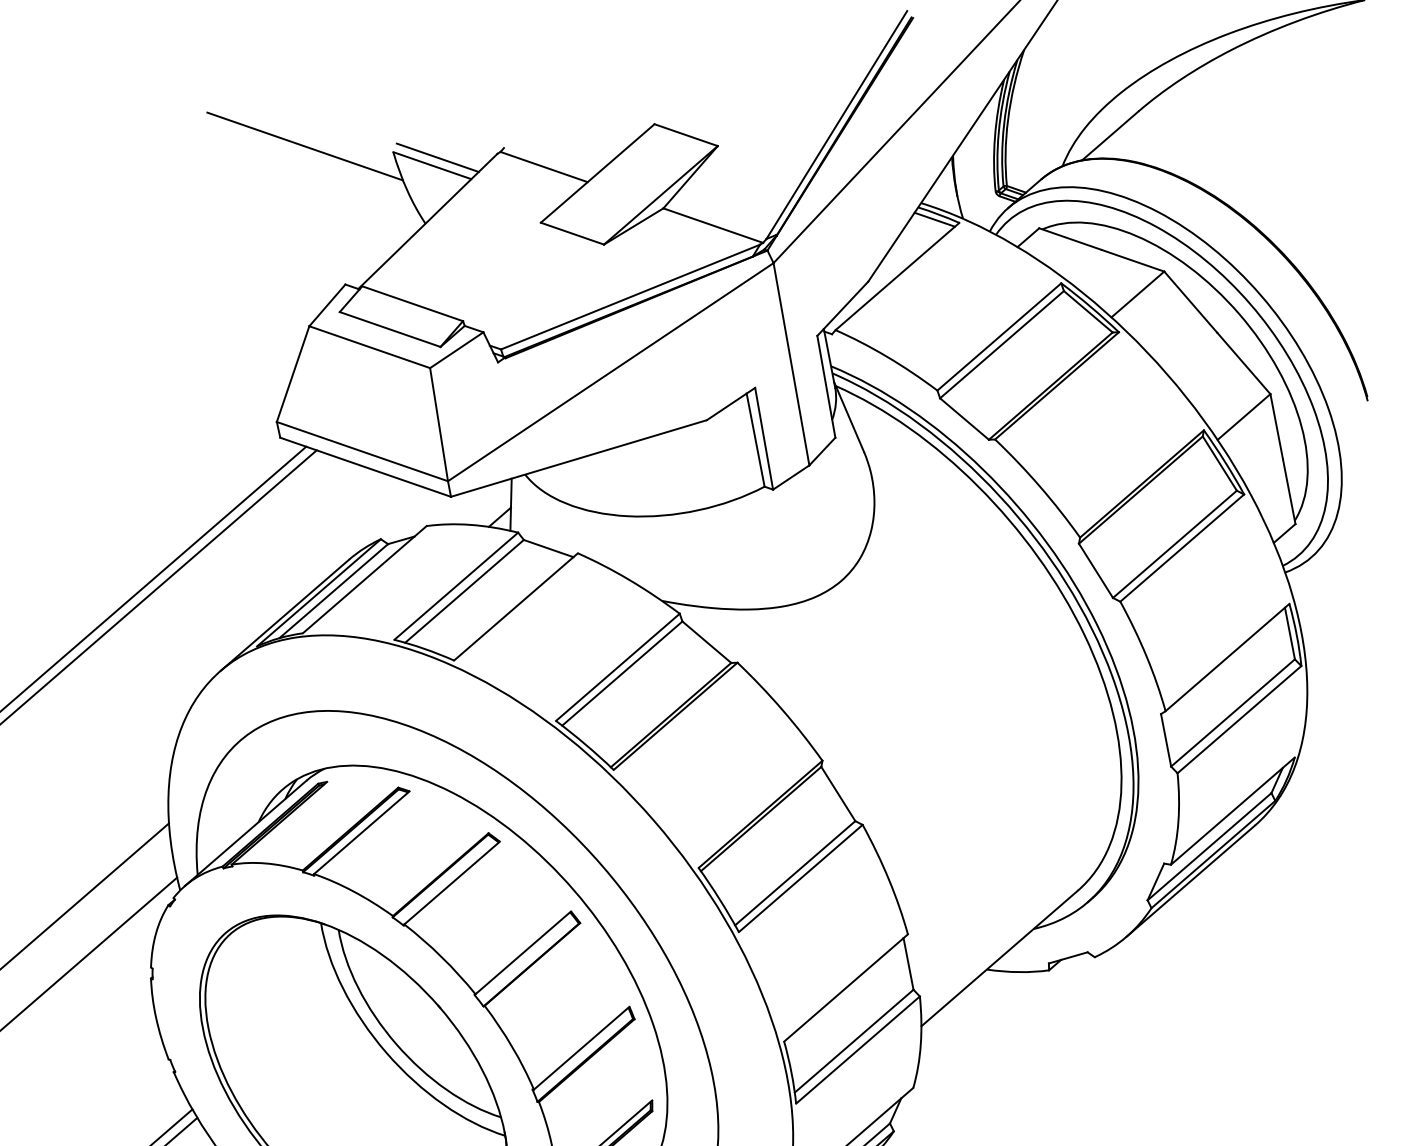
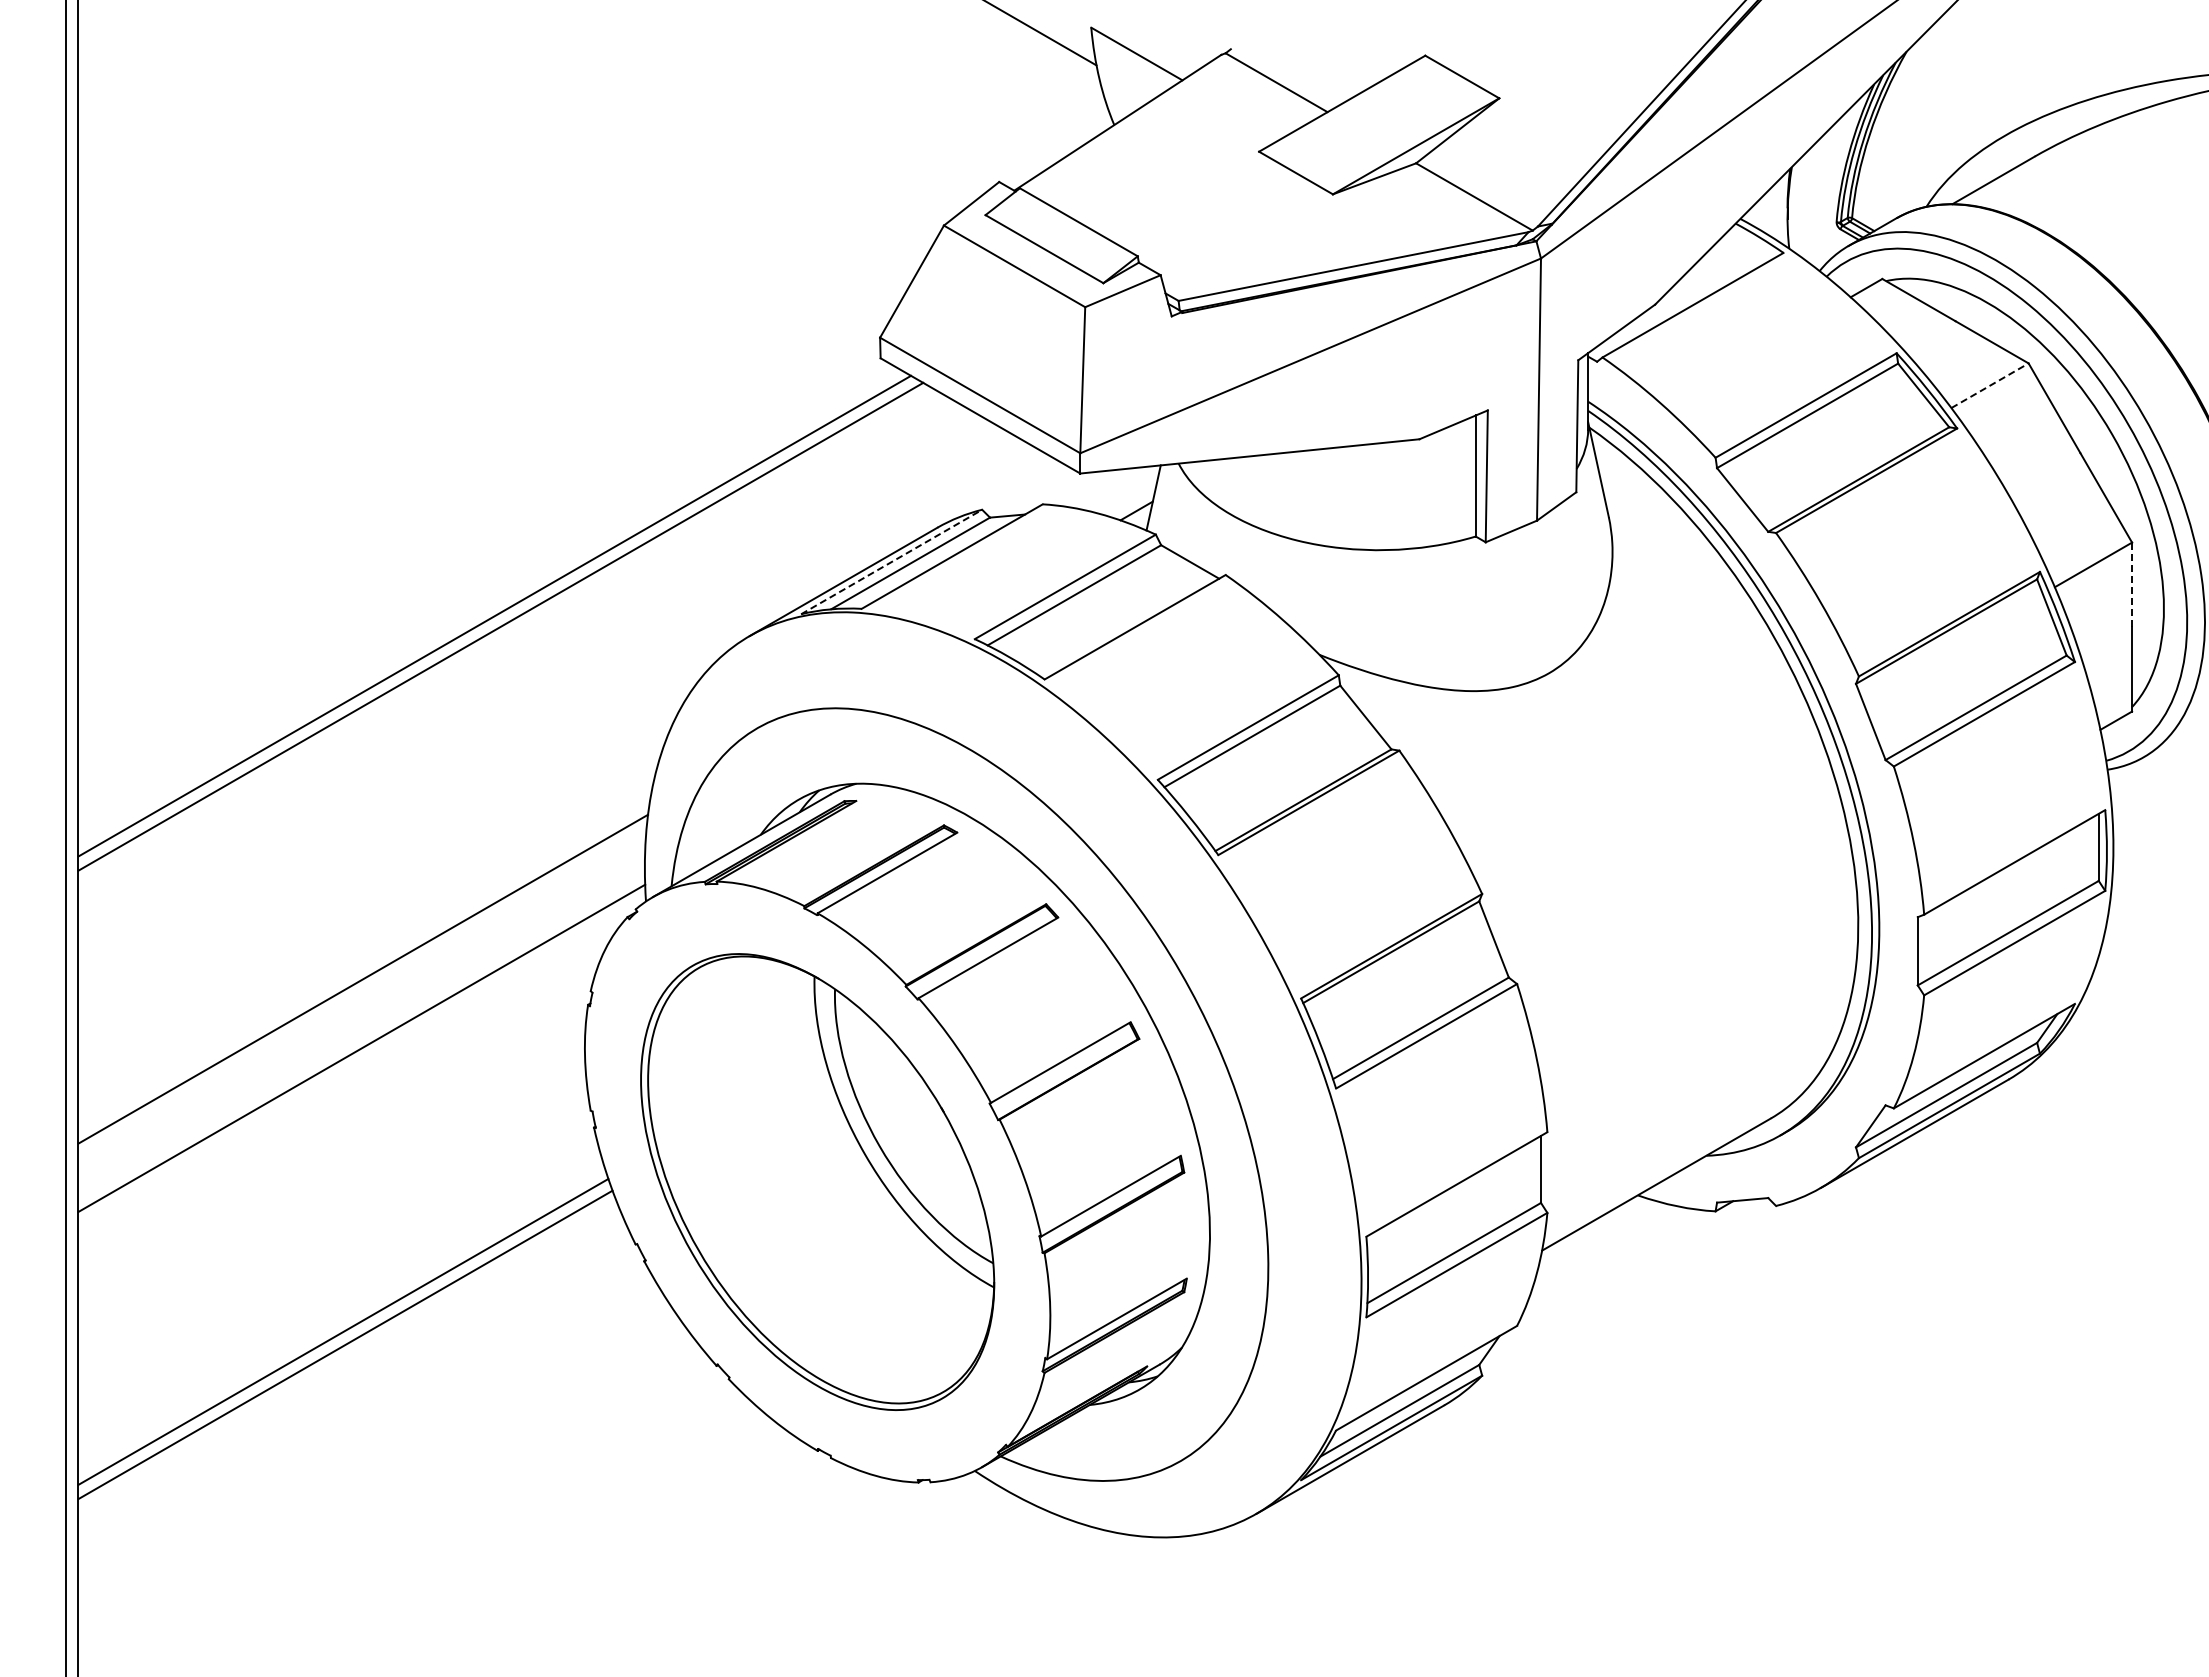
line: (437, 157) -> (1145, 45), removed
line: (934, 219) -> (1753, 242), removed
line: (1138, 294) -> (1990, 385), solid -> dashed
line: (1276, 426) -> (2132, 584), solid -> dashed
line: (318, 593) -> (891, 562), solid -> dashed

